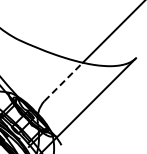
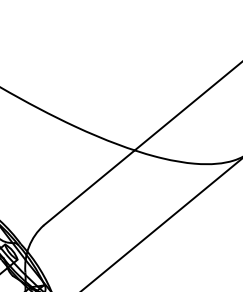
line: (63, 81) -> (89, 186), dashed -> solid

